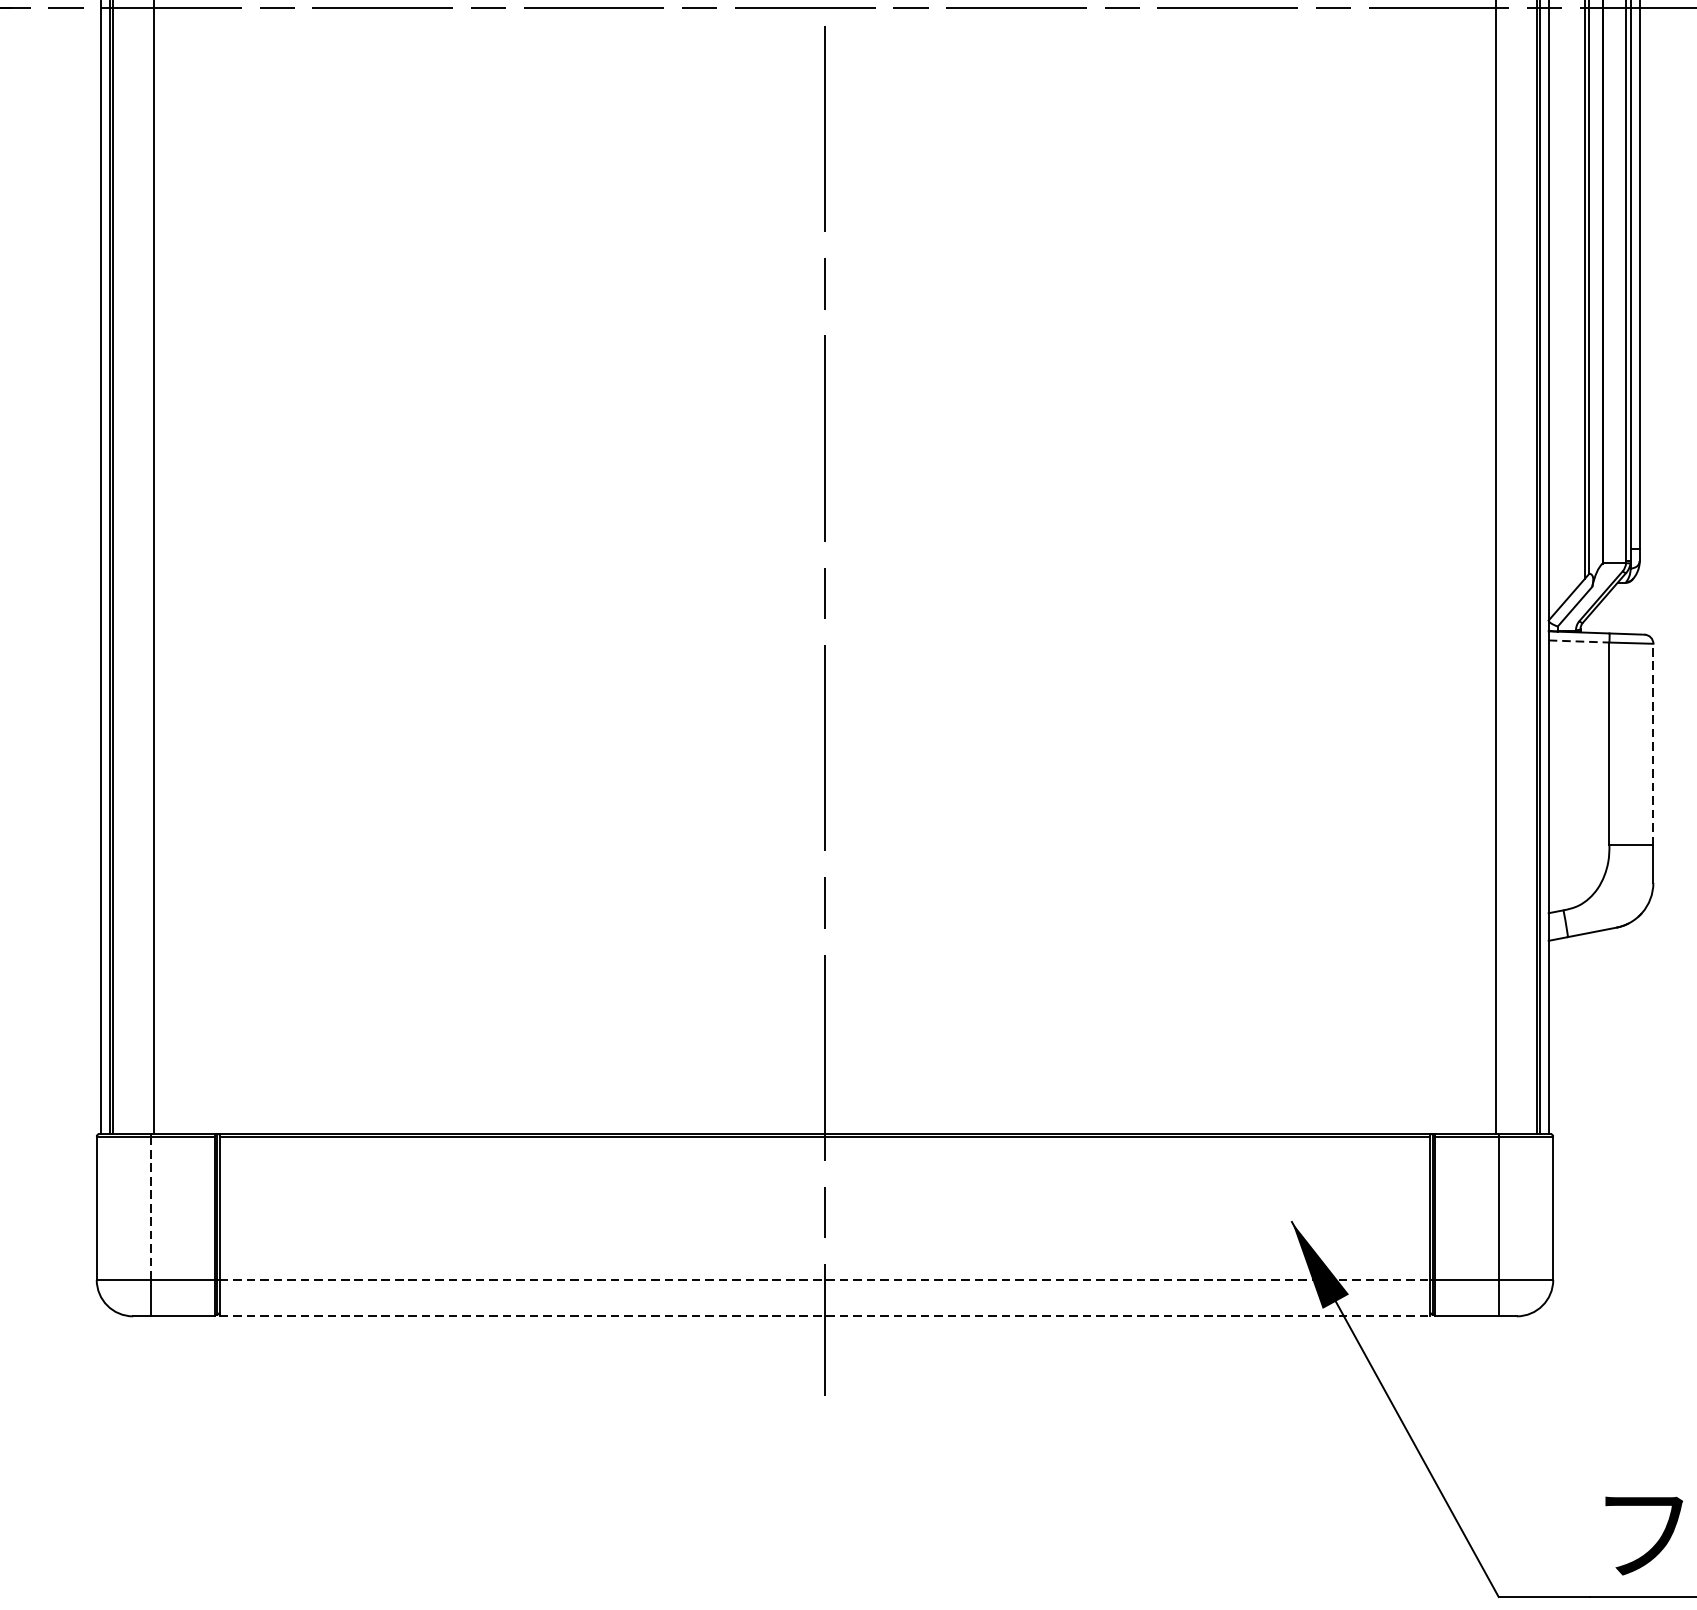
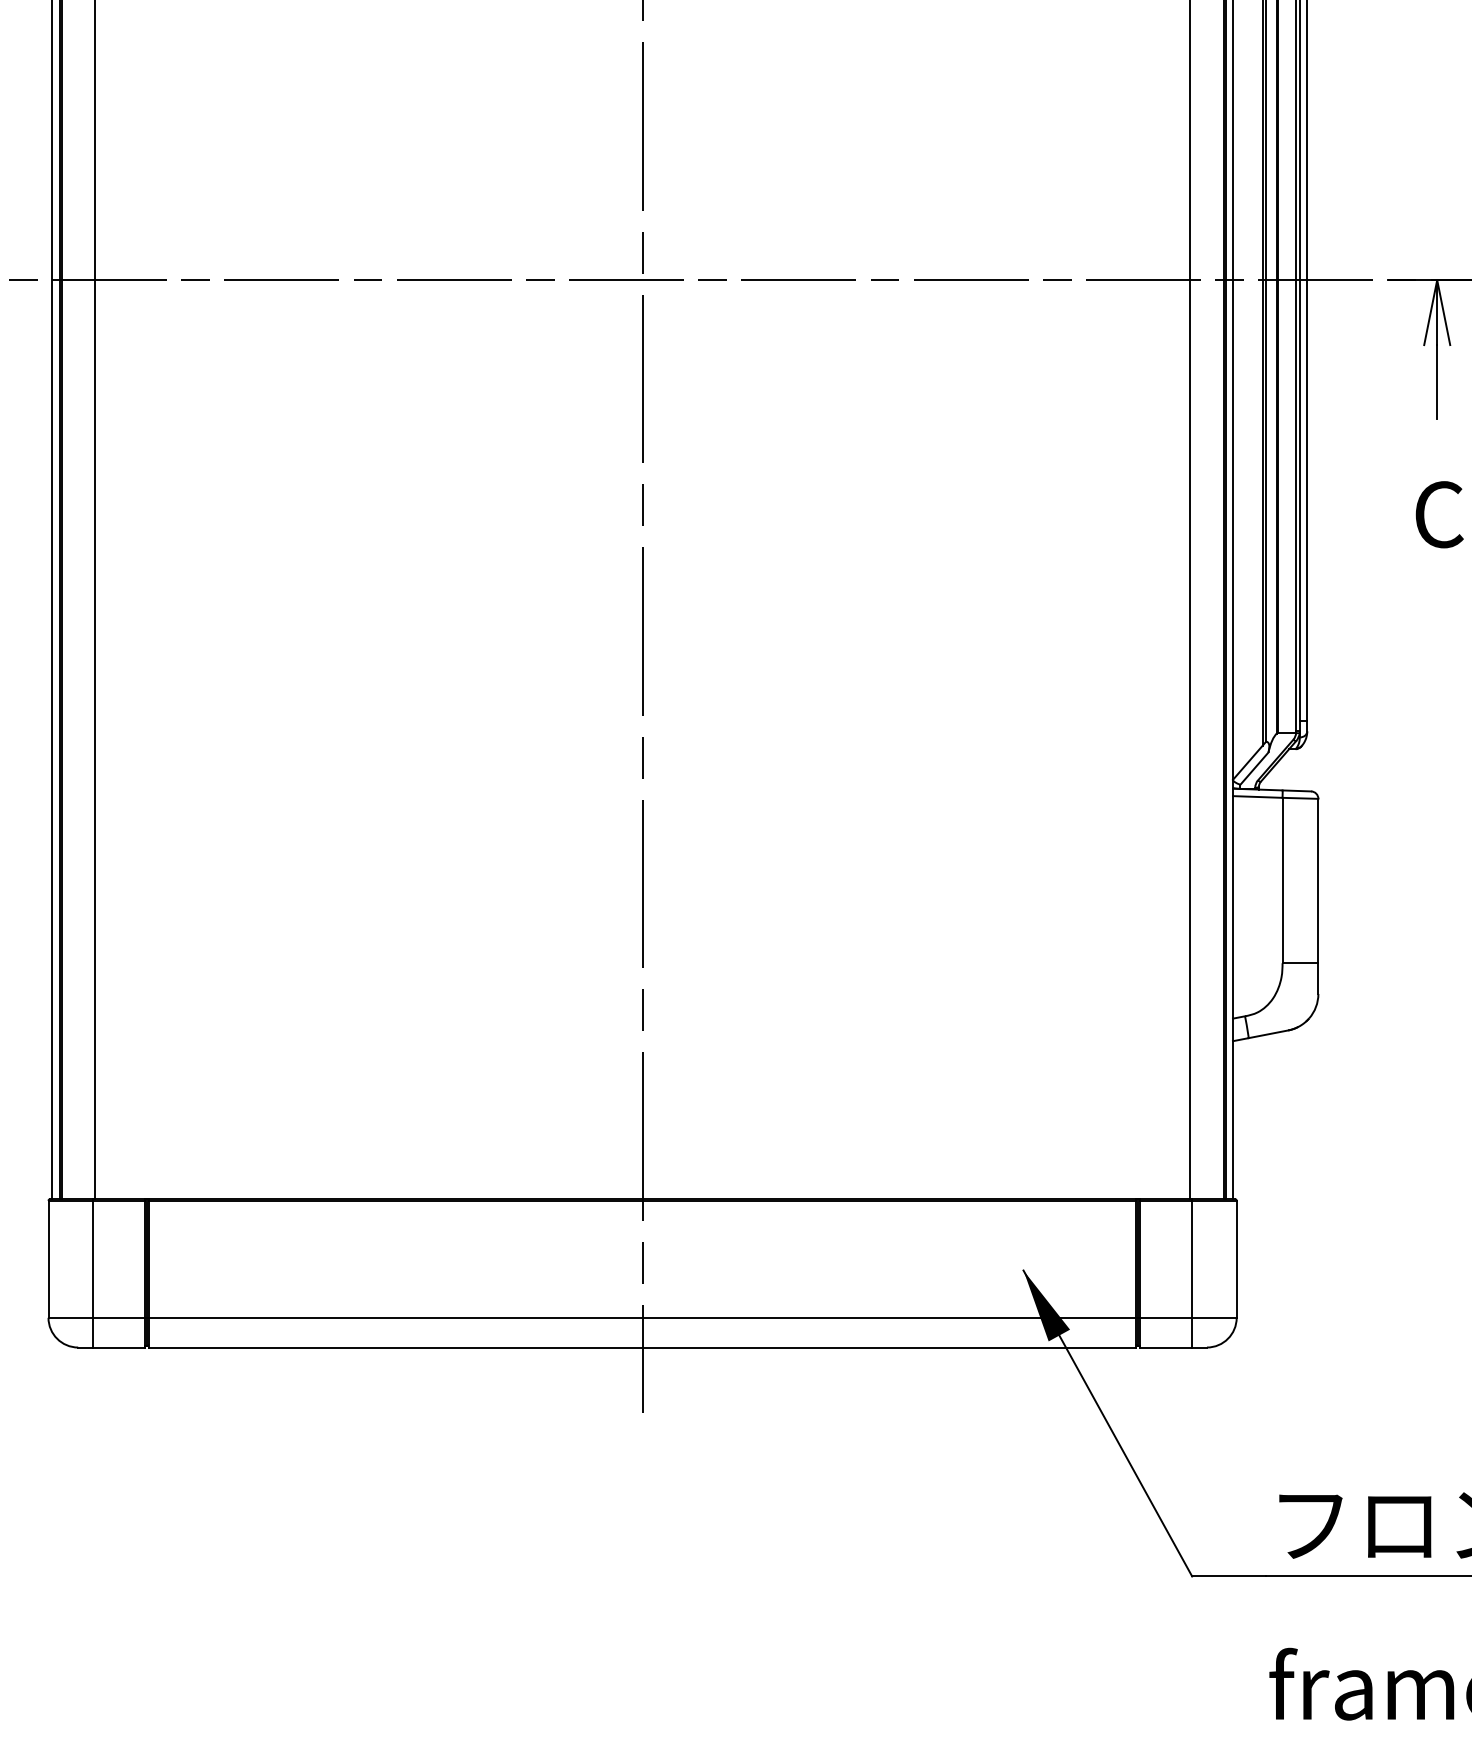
line: (1578, 640) -> (1257, 796), dashed -> solid
line: (1653, 743) -> (1318, 880), dashed -> solid
line: (151, 1207) -> (93, 1258), dashed -> solid
line: (824, 1279) -> (642, 1317), dashed -> solid
line: (824, 1316) -> (642, 1347), dashed -> solid

